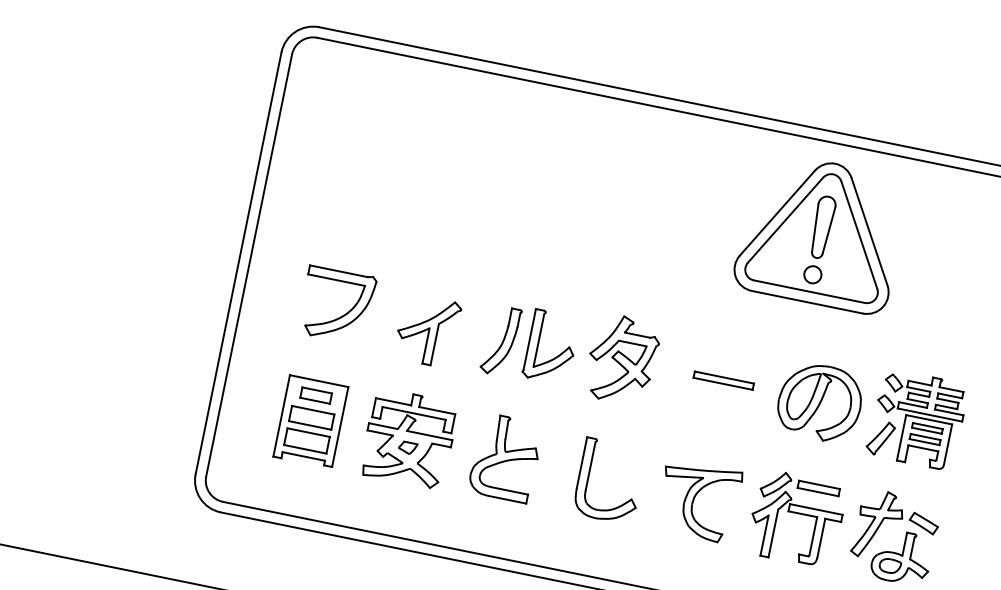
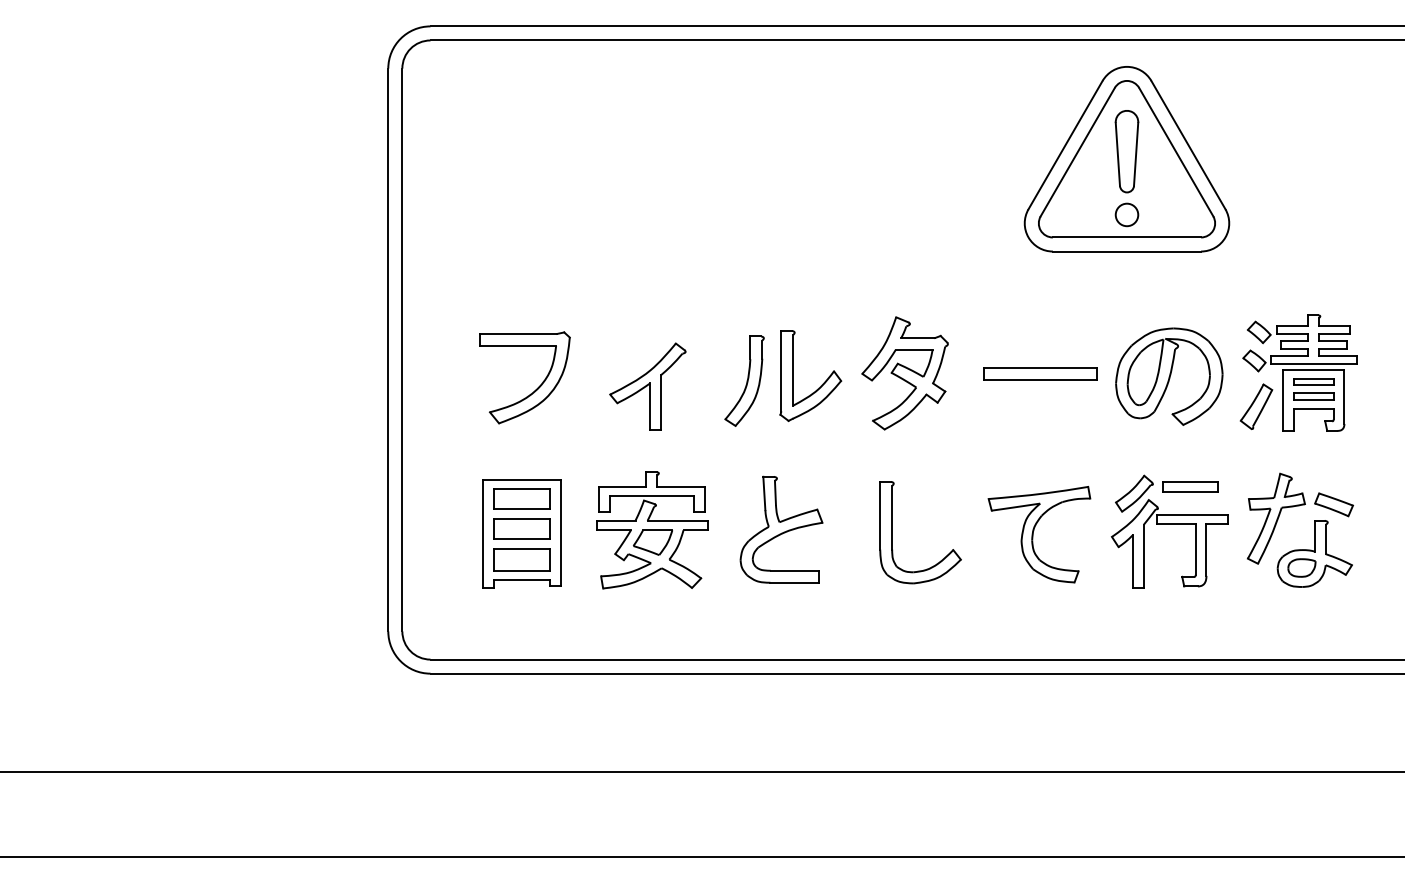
part: (723, 380) -> (1040, 373), size x1.43
part: (315, 395) -> (521, 498), size x1.43
part: (407, 447) -> (652, 542), size x1.67

